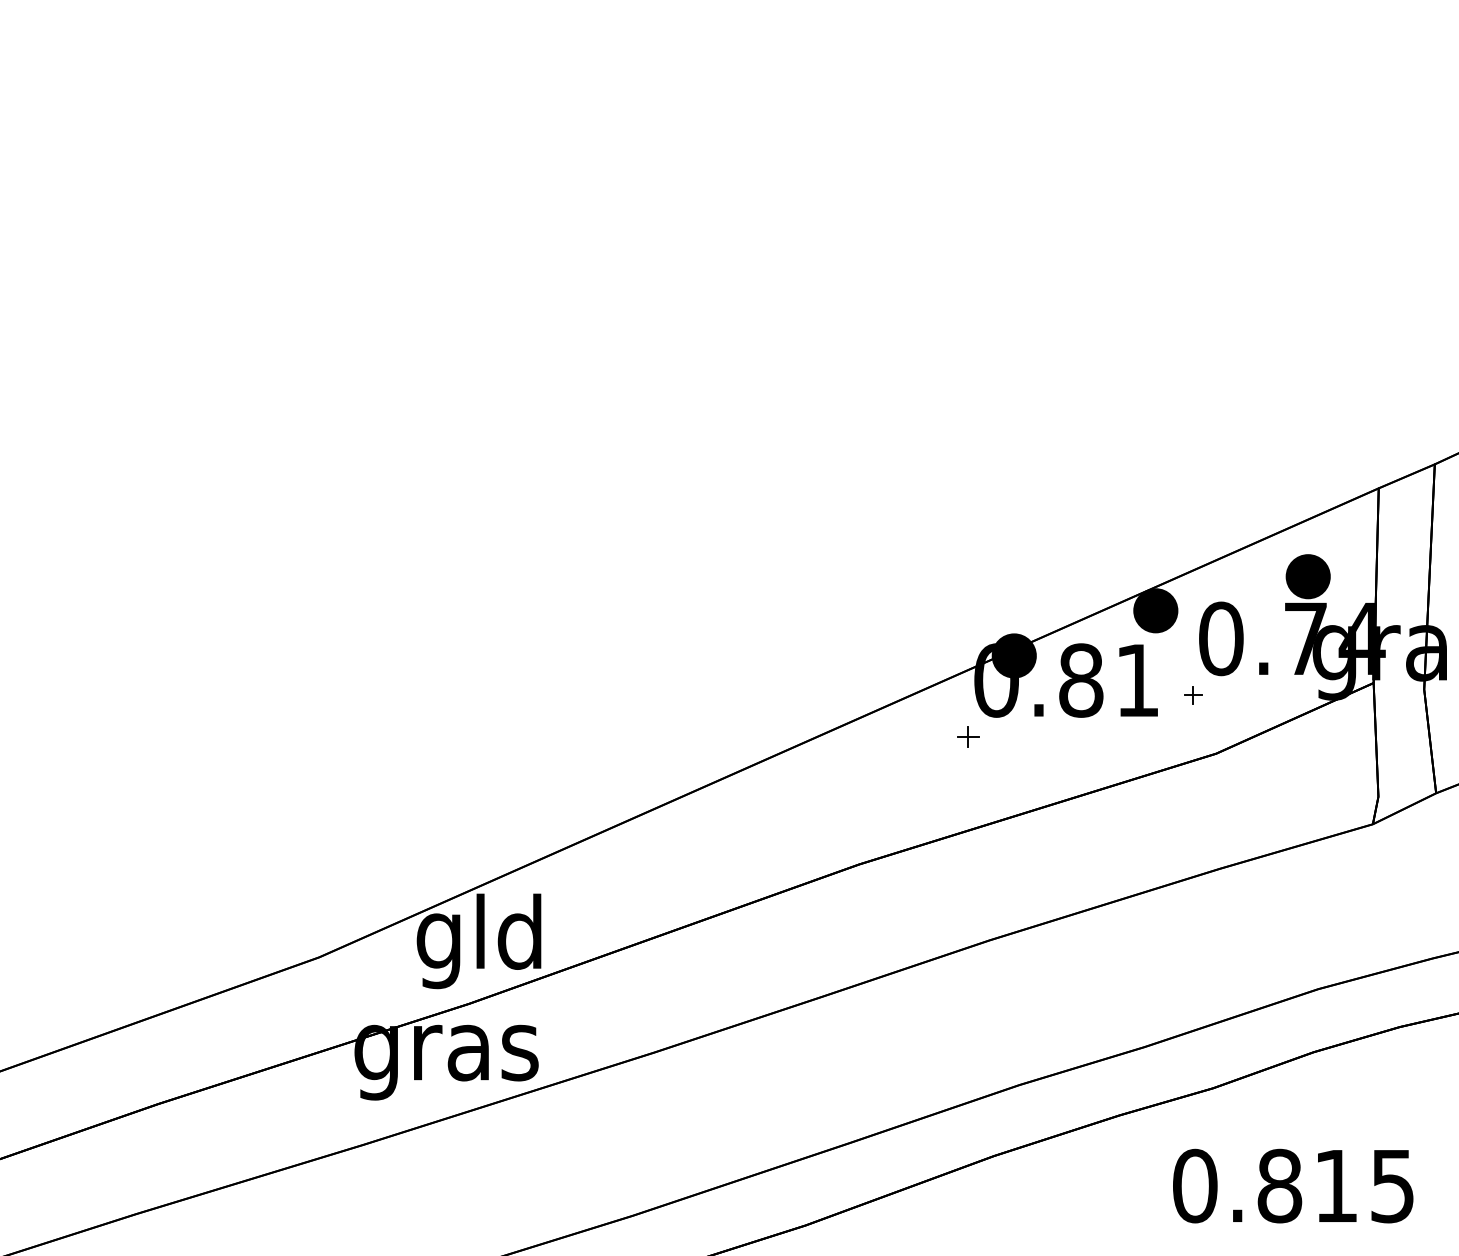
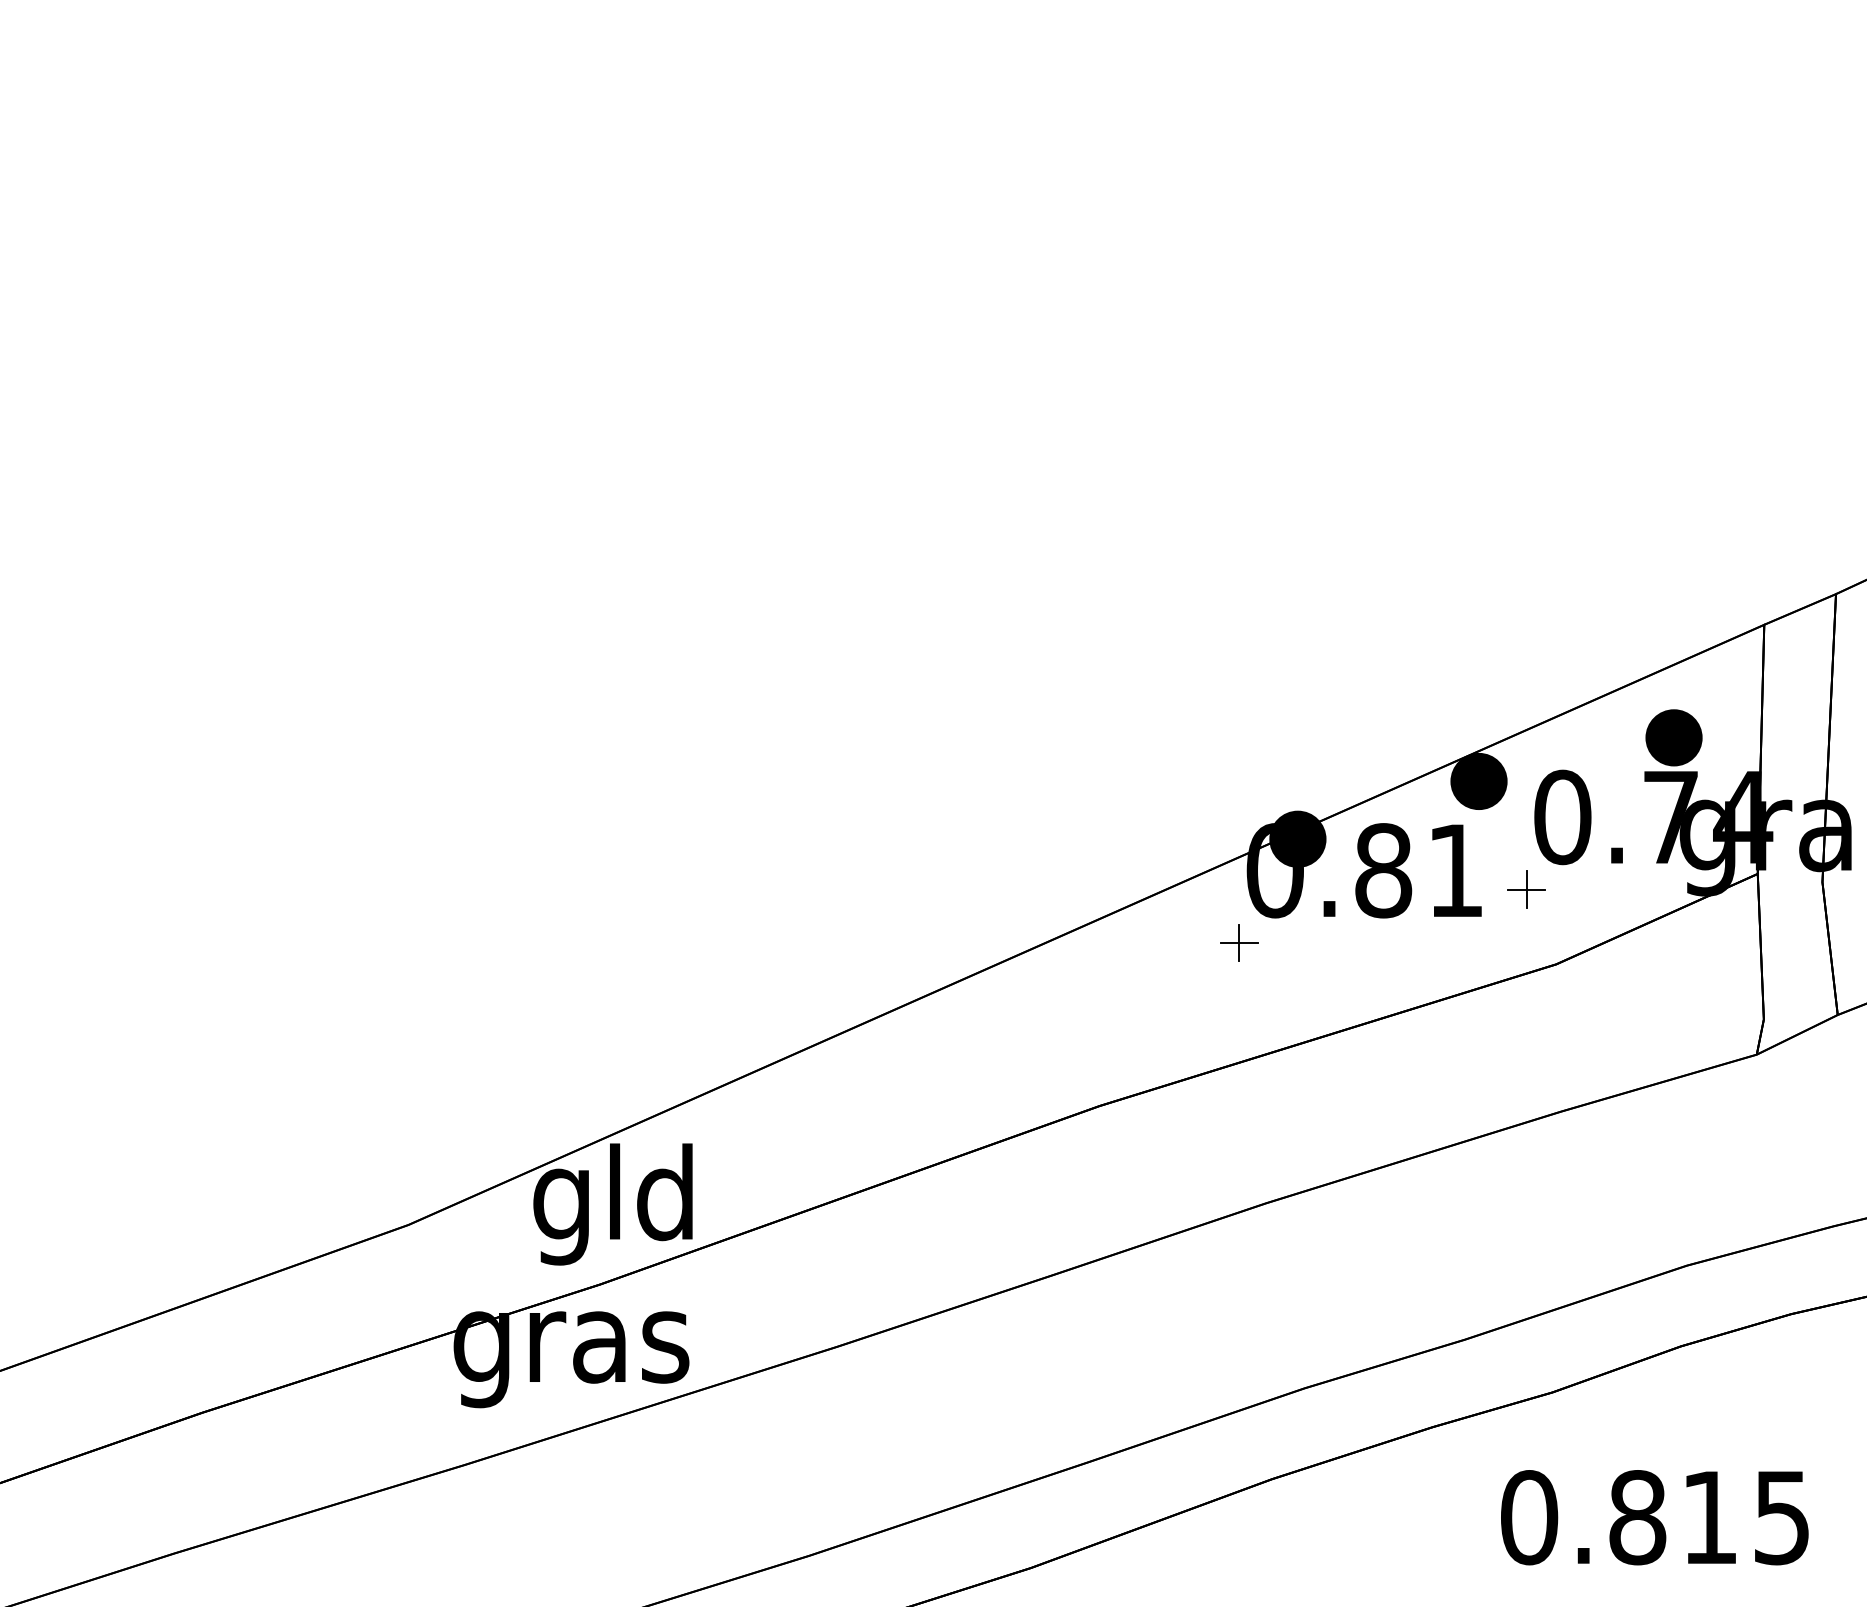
part: (1193, 695) -> (1527, 889), size x1.67
part: (968, 736) -> (1239, 942), size x1.43

